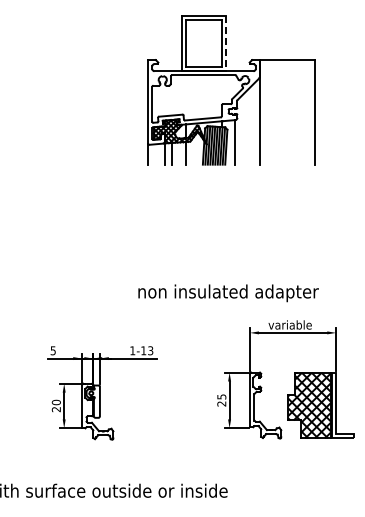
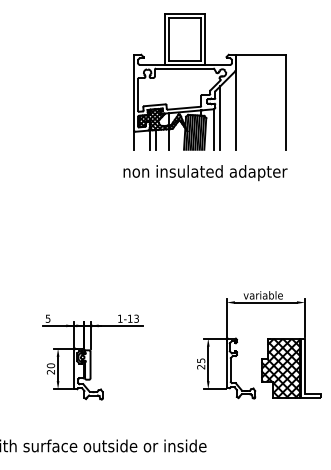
line: (226, 43) -> (205, 39), dashed -> solid
line: (242, 129) -> (219, 117), added
text: (228, 293) -> (205, 173), moved

